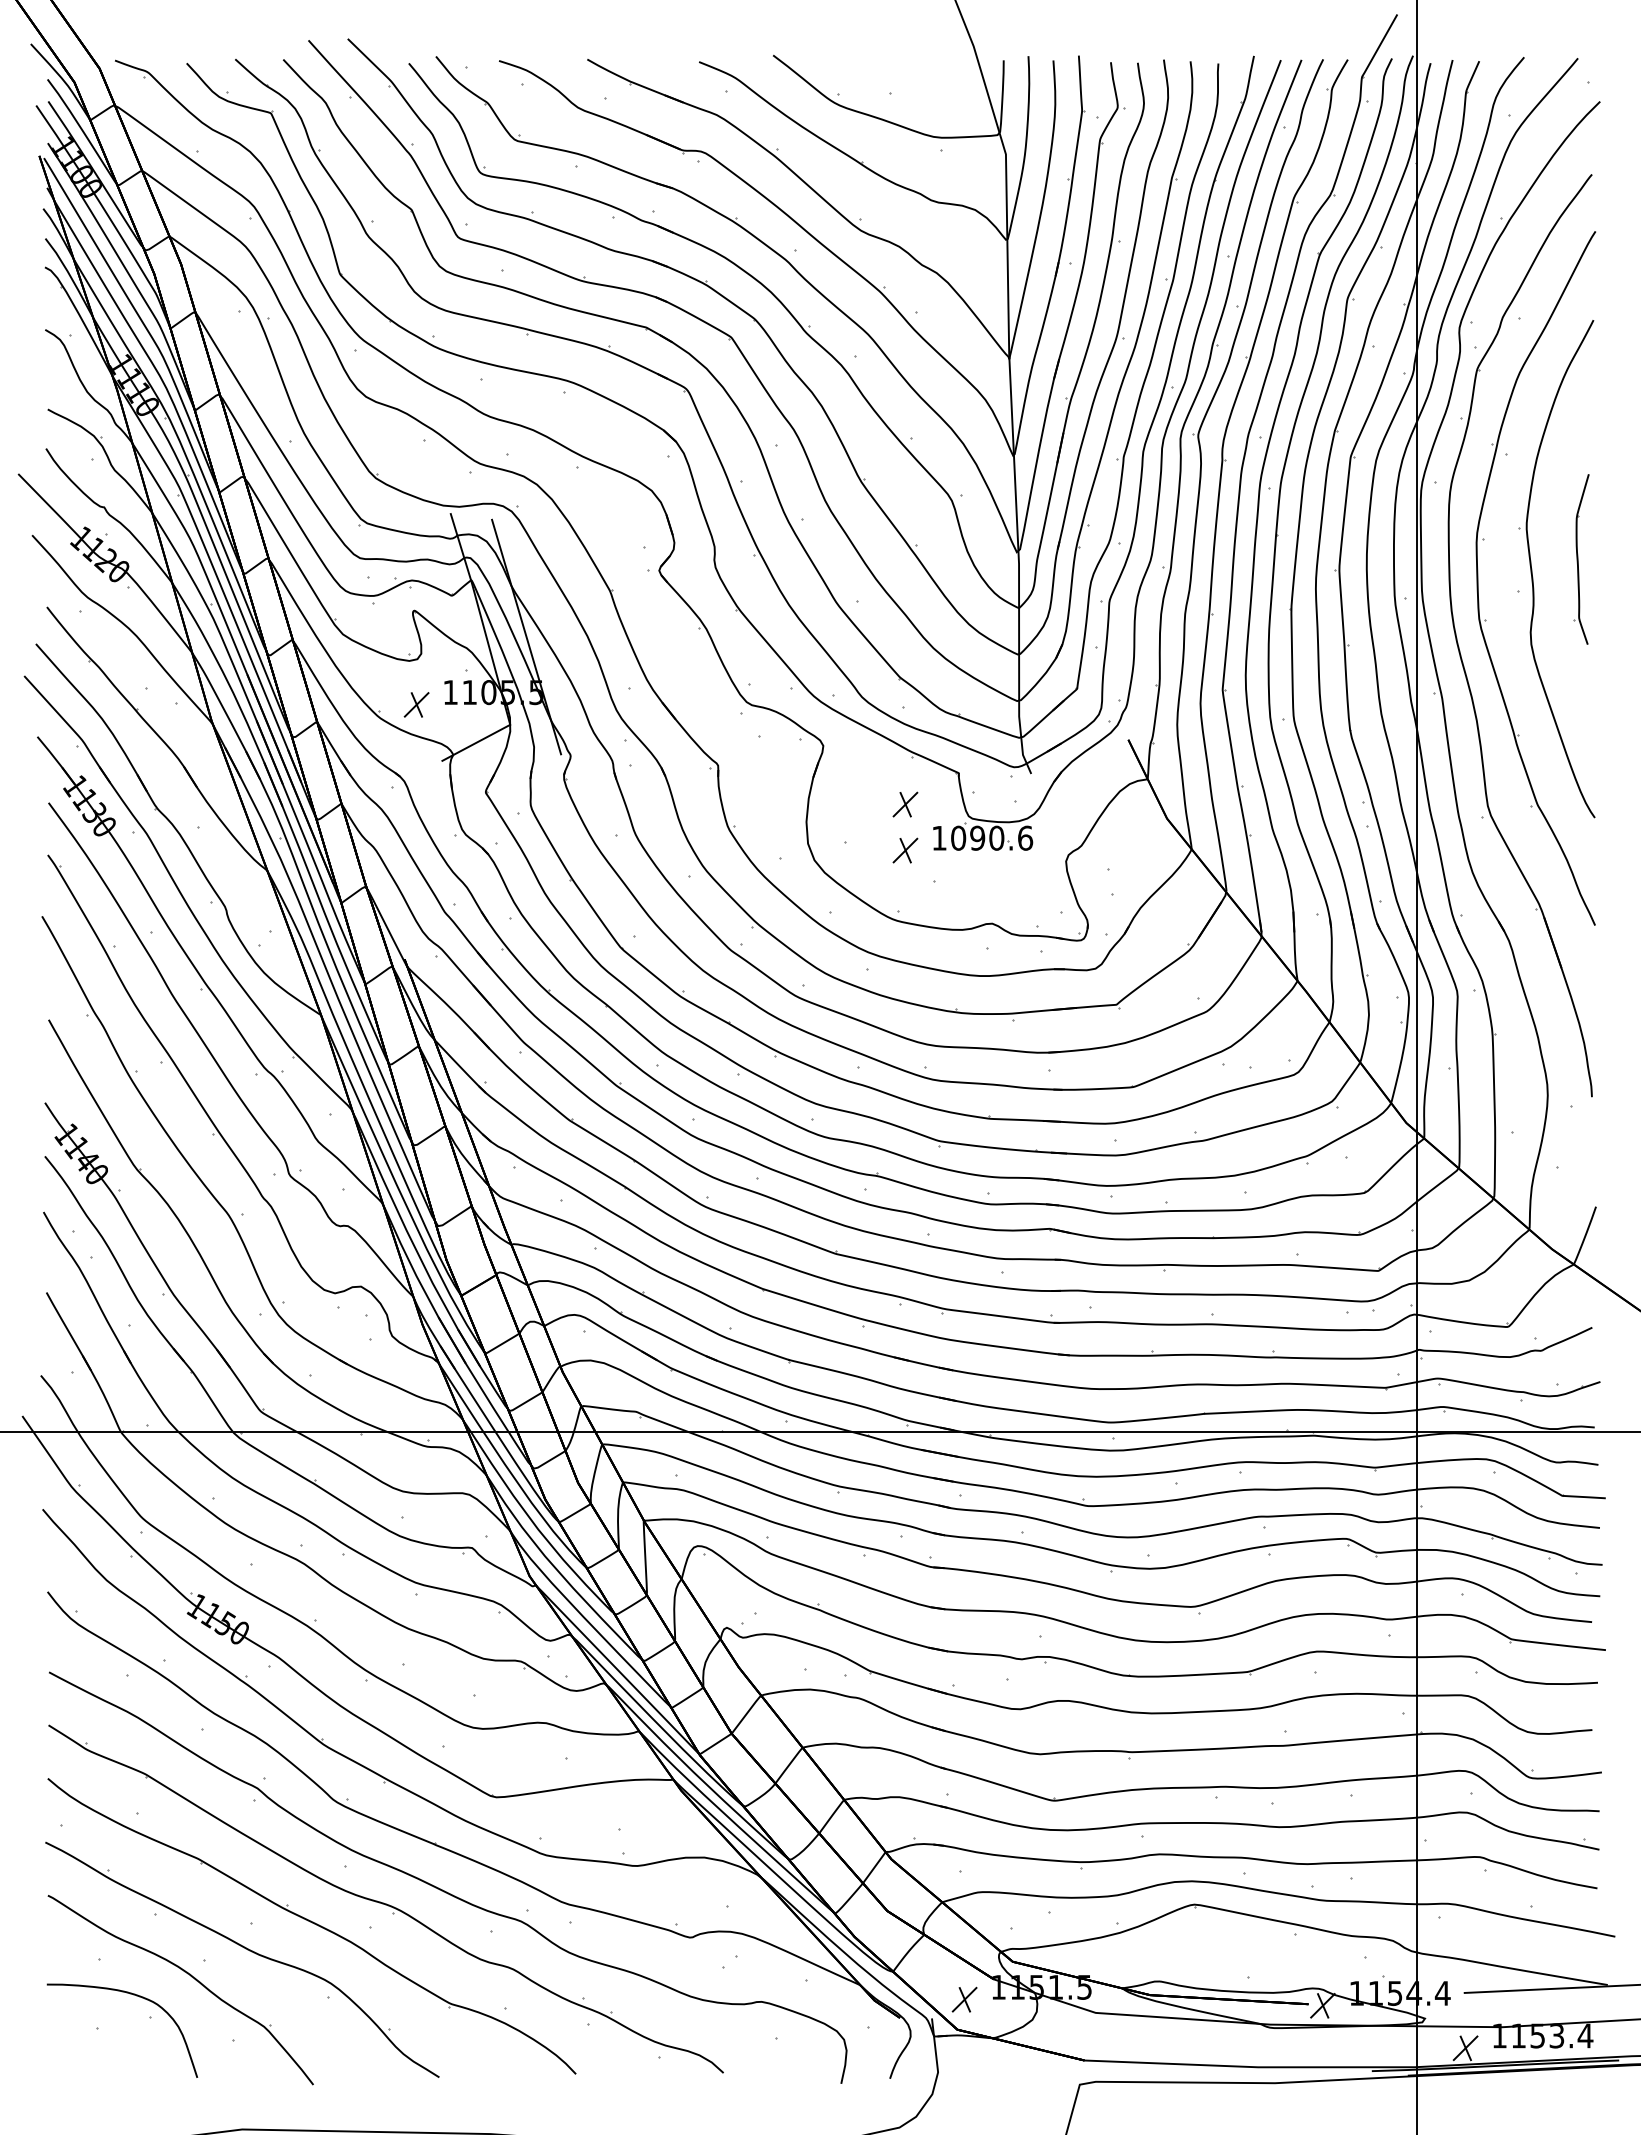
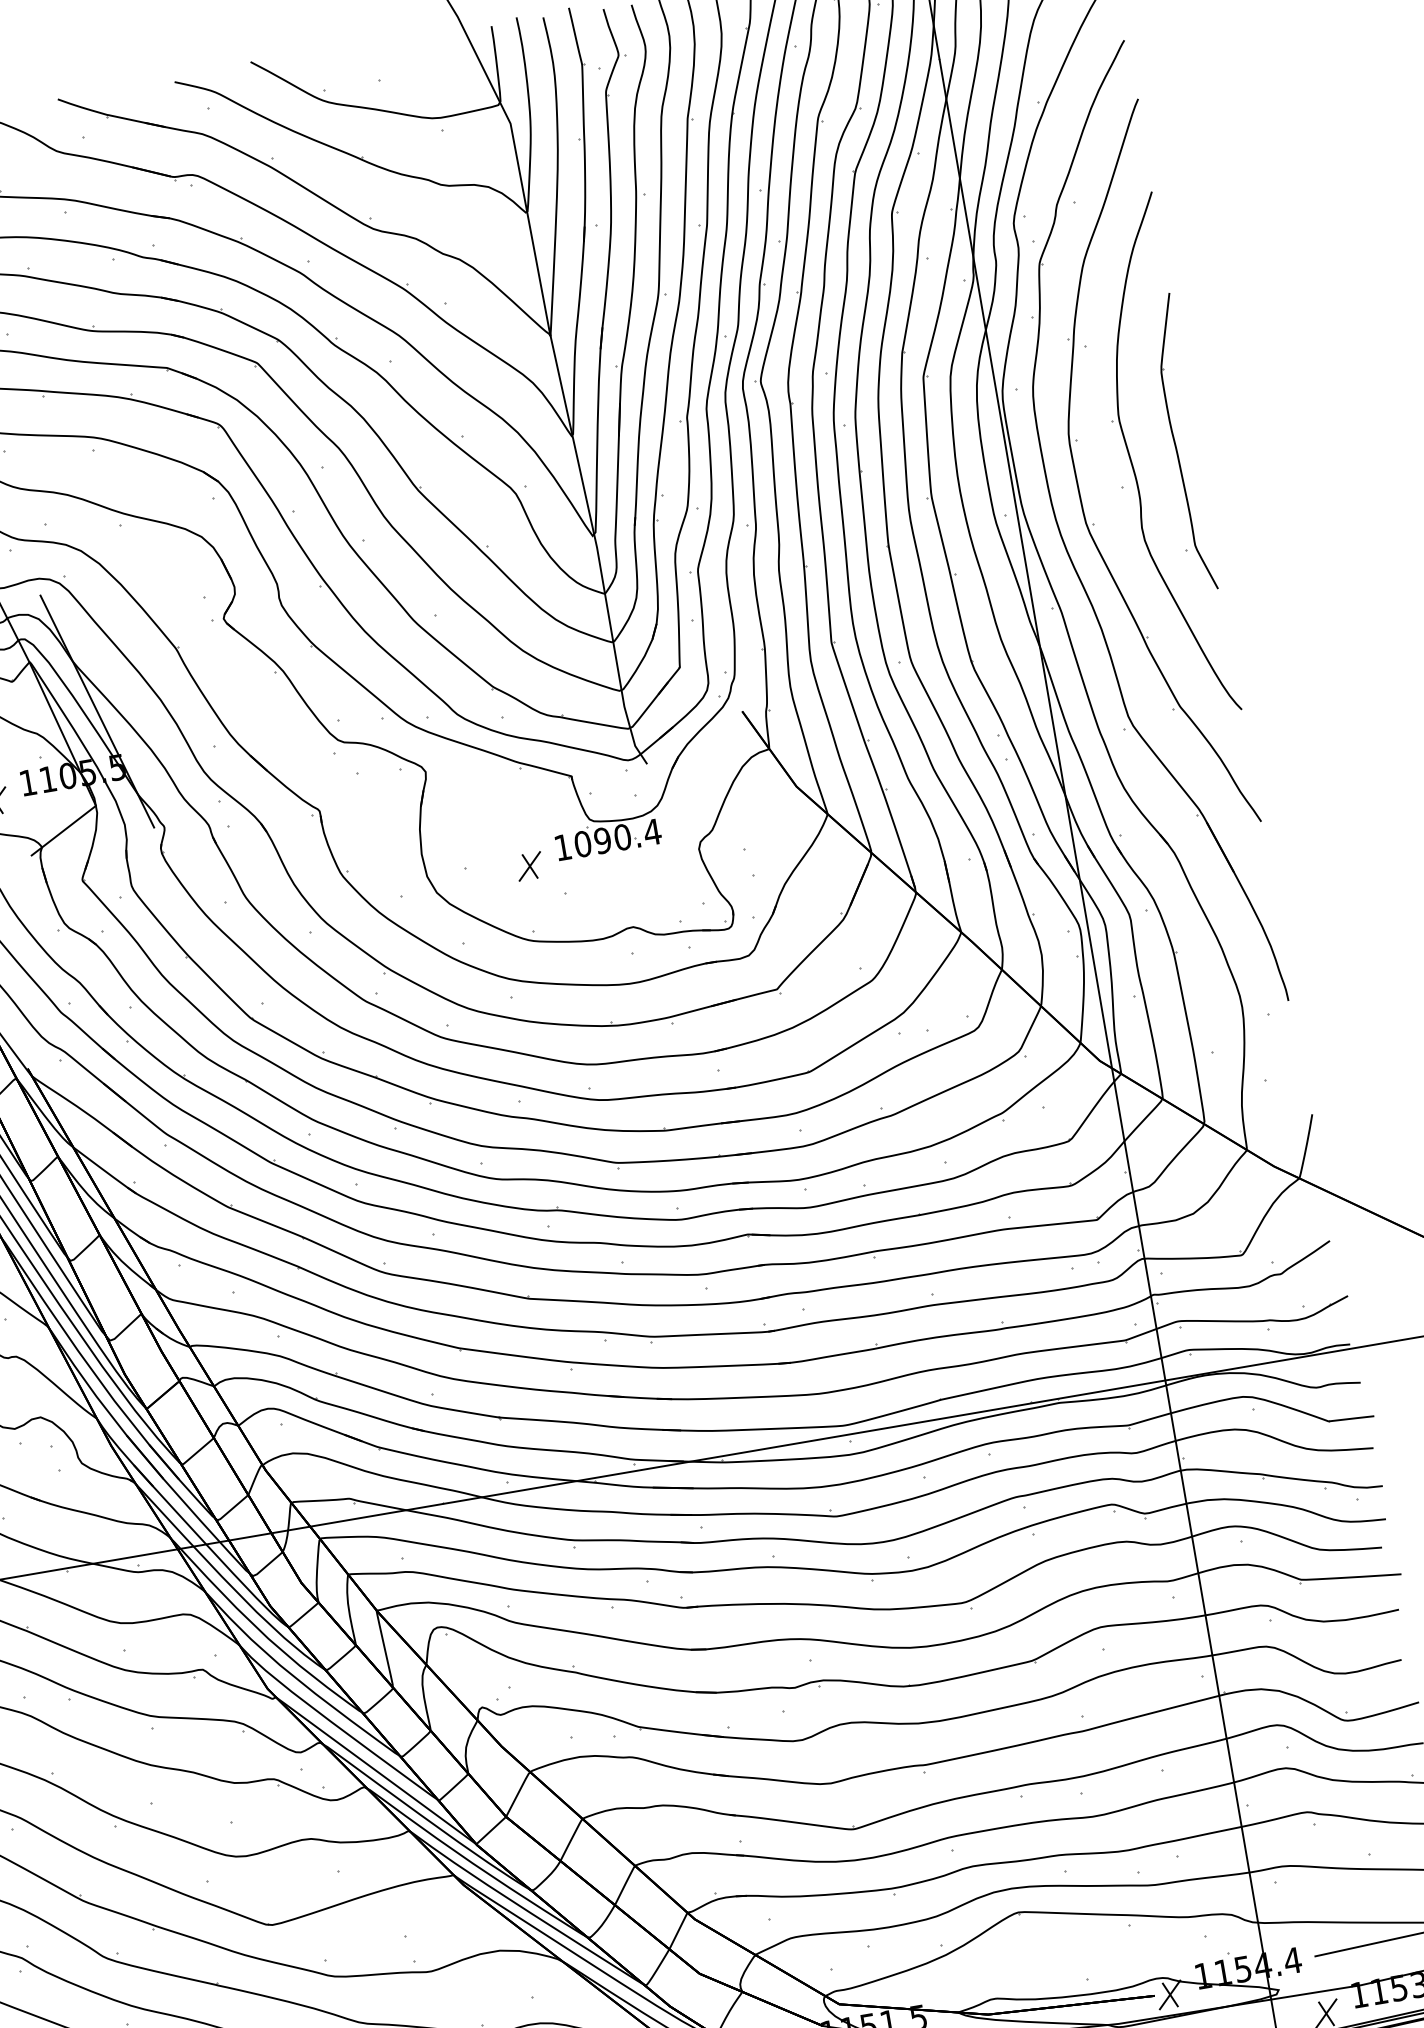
part: (1581, 559) -> (1181, 443), size x1.67
part: (905, 804) -> (521, 818), removed
text: (1025, 837) -> (652, 831), 1090.6 -> 1090.4

